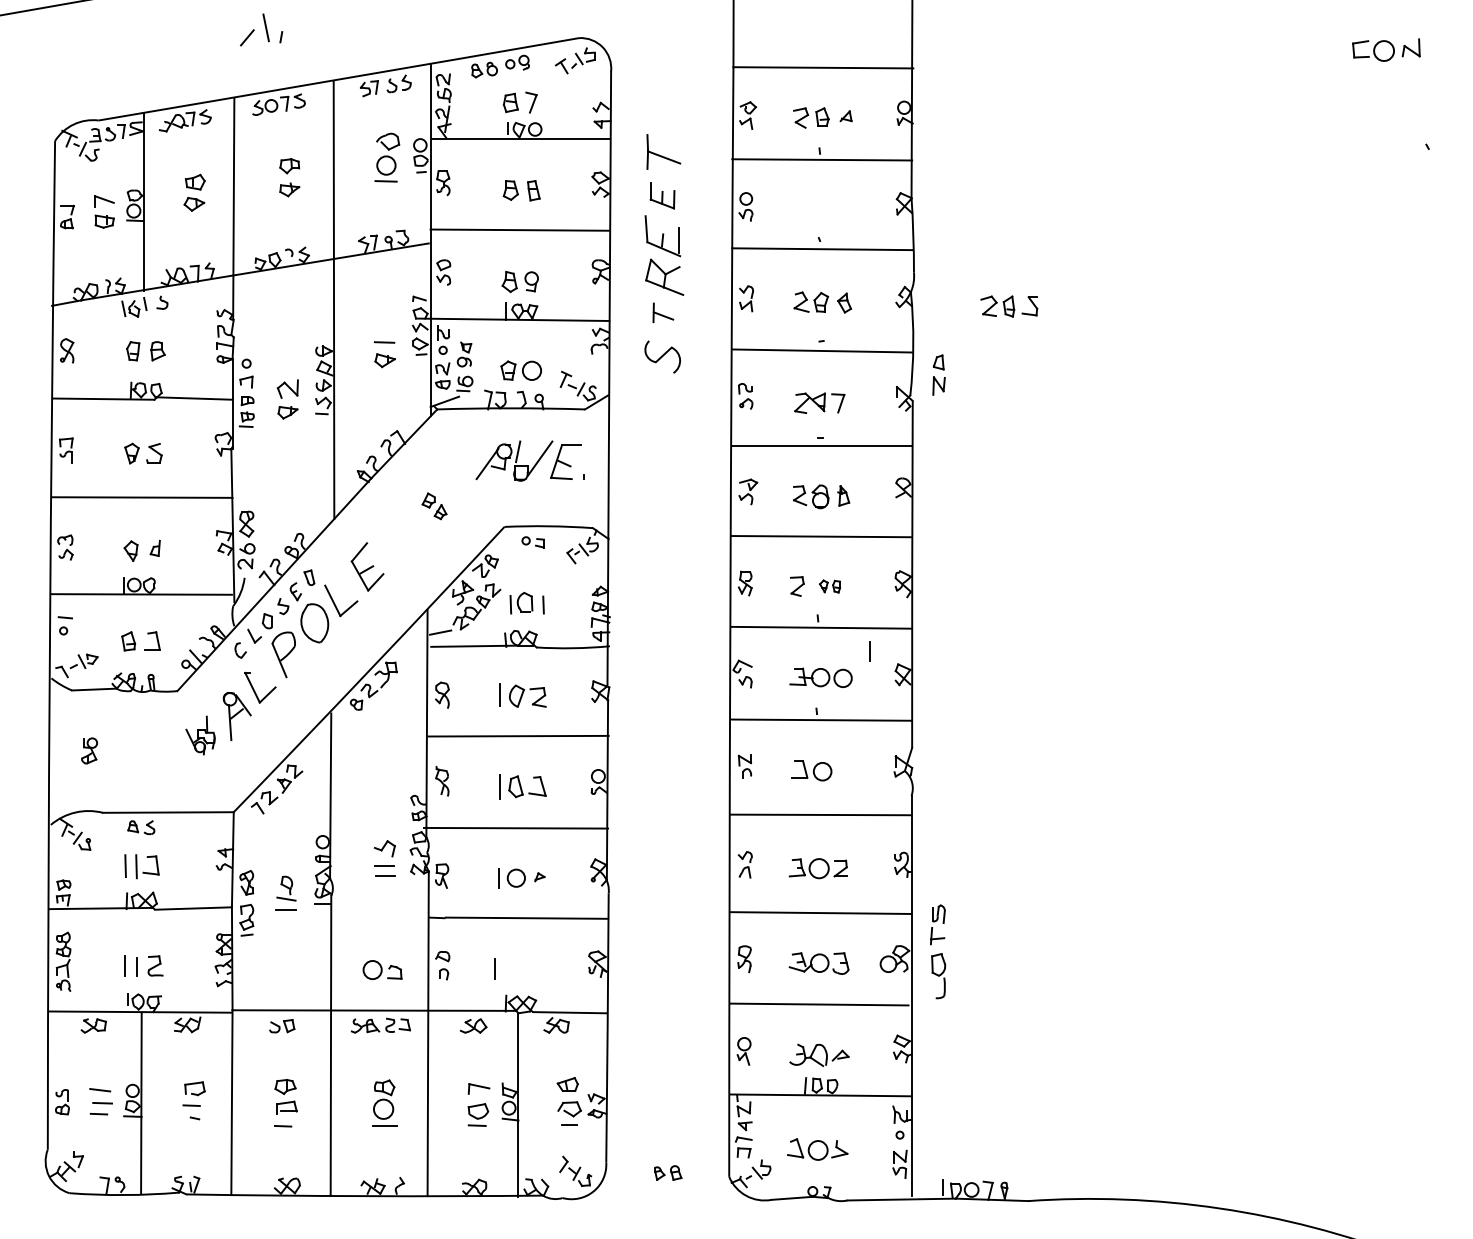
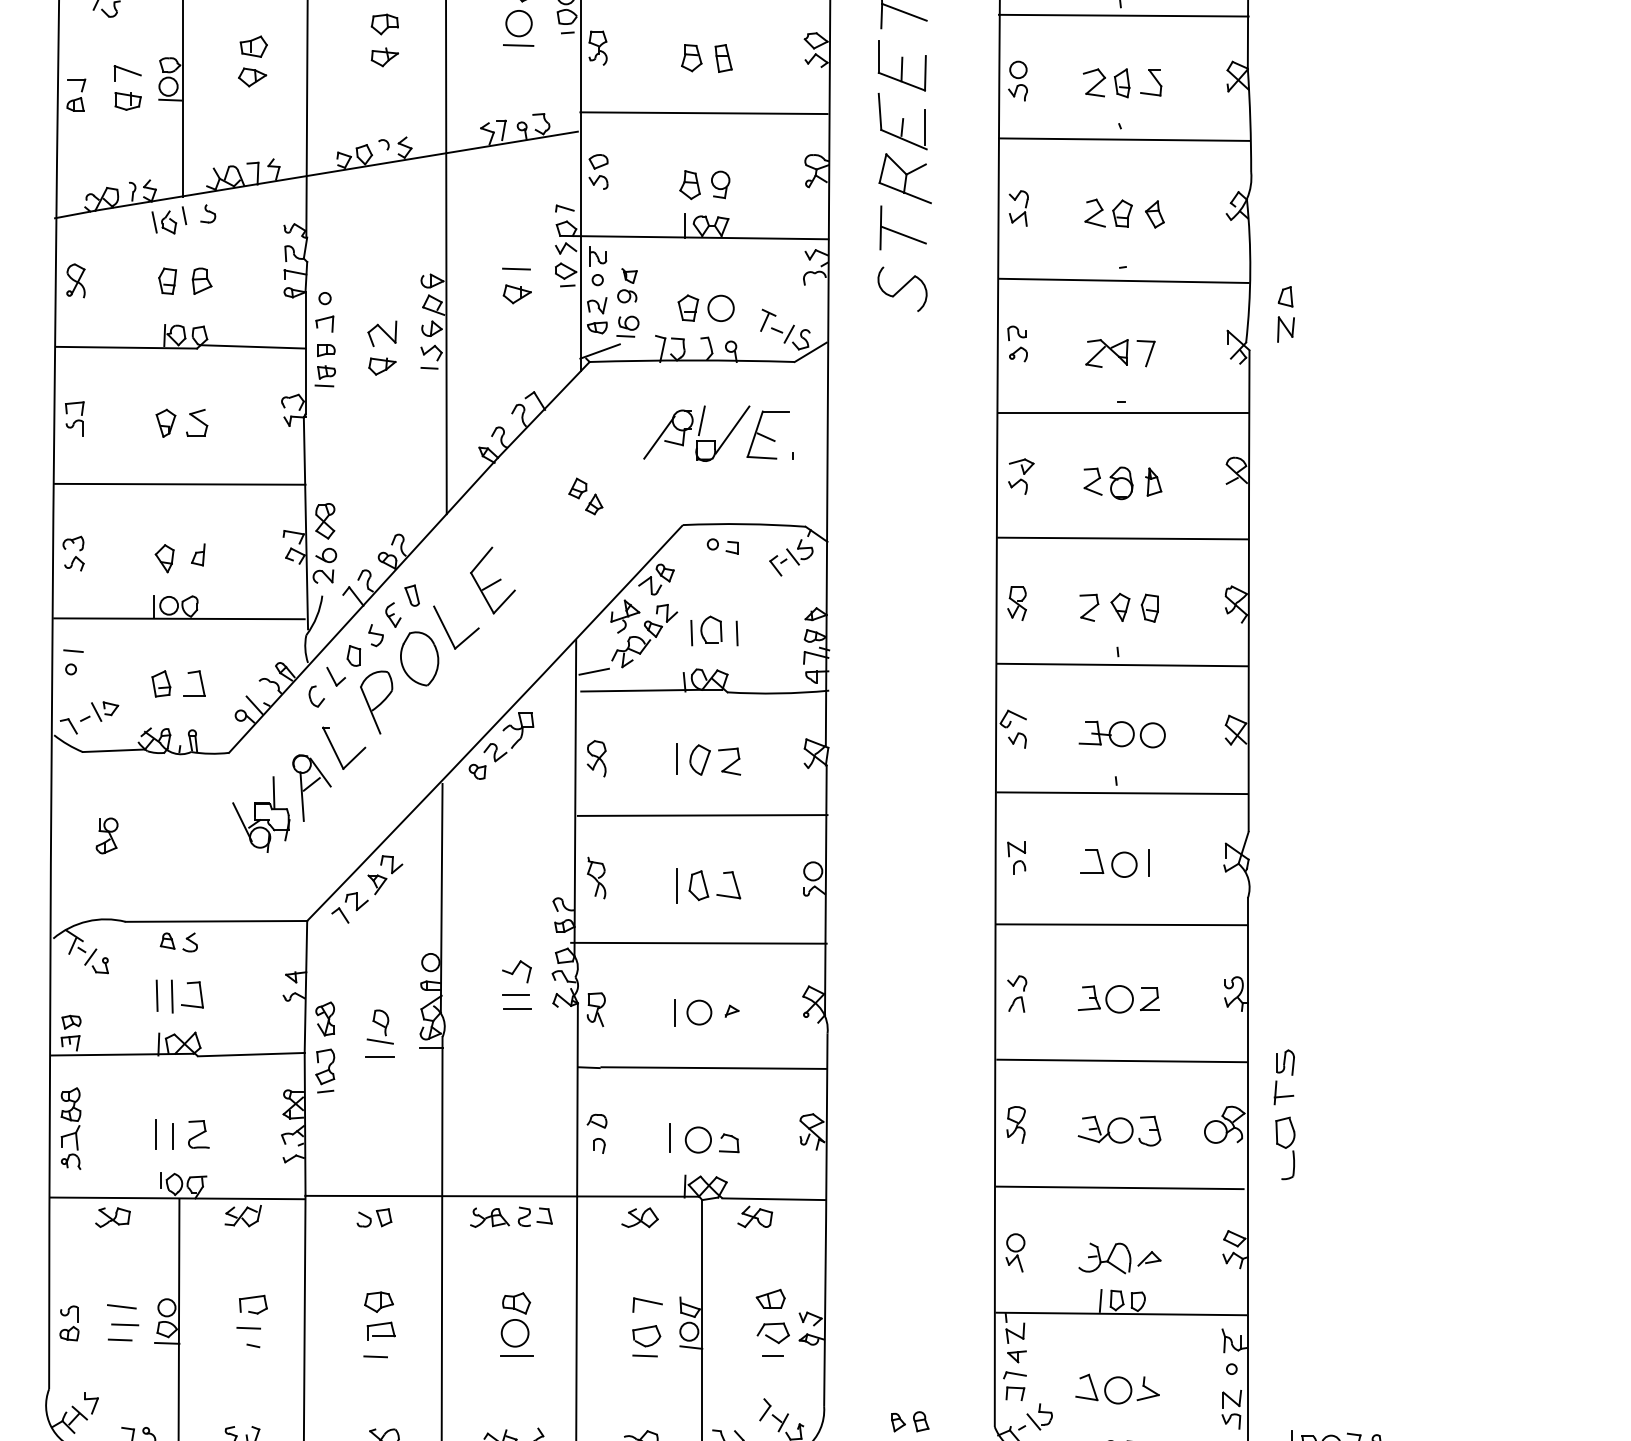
part: (662, 195) -> (902, 65), size x1.43
part: (1009, 306) -> (1122, 83), moved
part: (663, 312) -> (903, 227), size x1.67
part: (829, 586) -> (1133, 607), size x1.67
line: (869, 651) -> (1149, 863), moved
part: (200, 735) -> (261, 814), size x1.43
part: (382, 969) -> (712, 1139), moved

